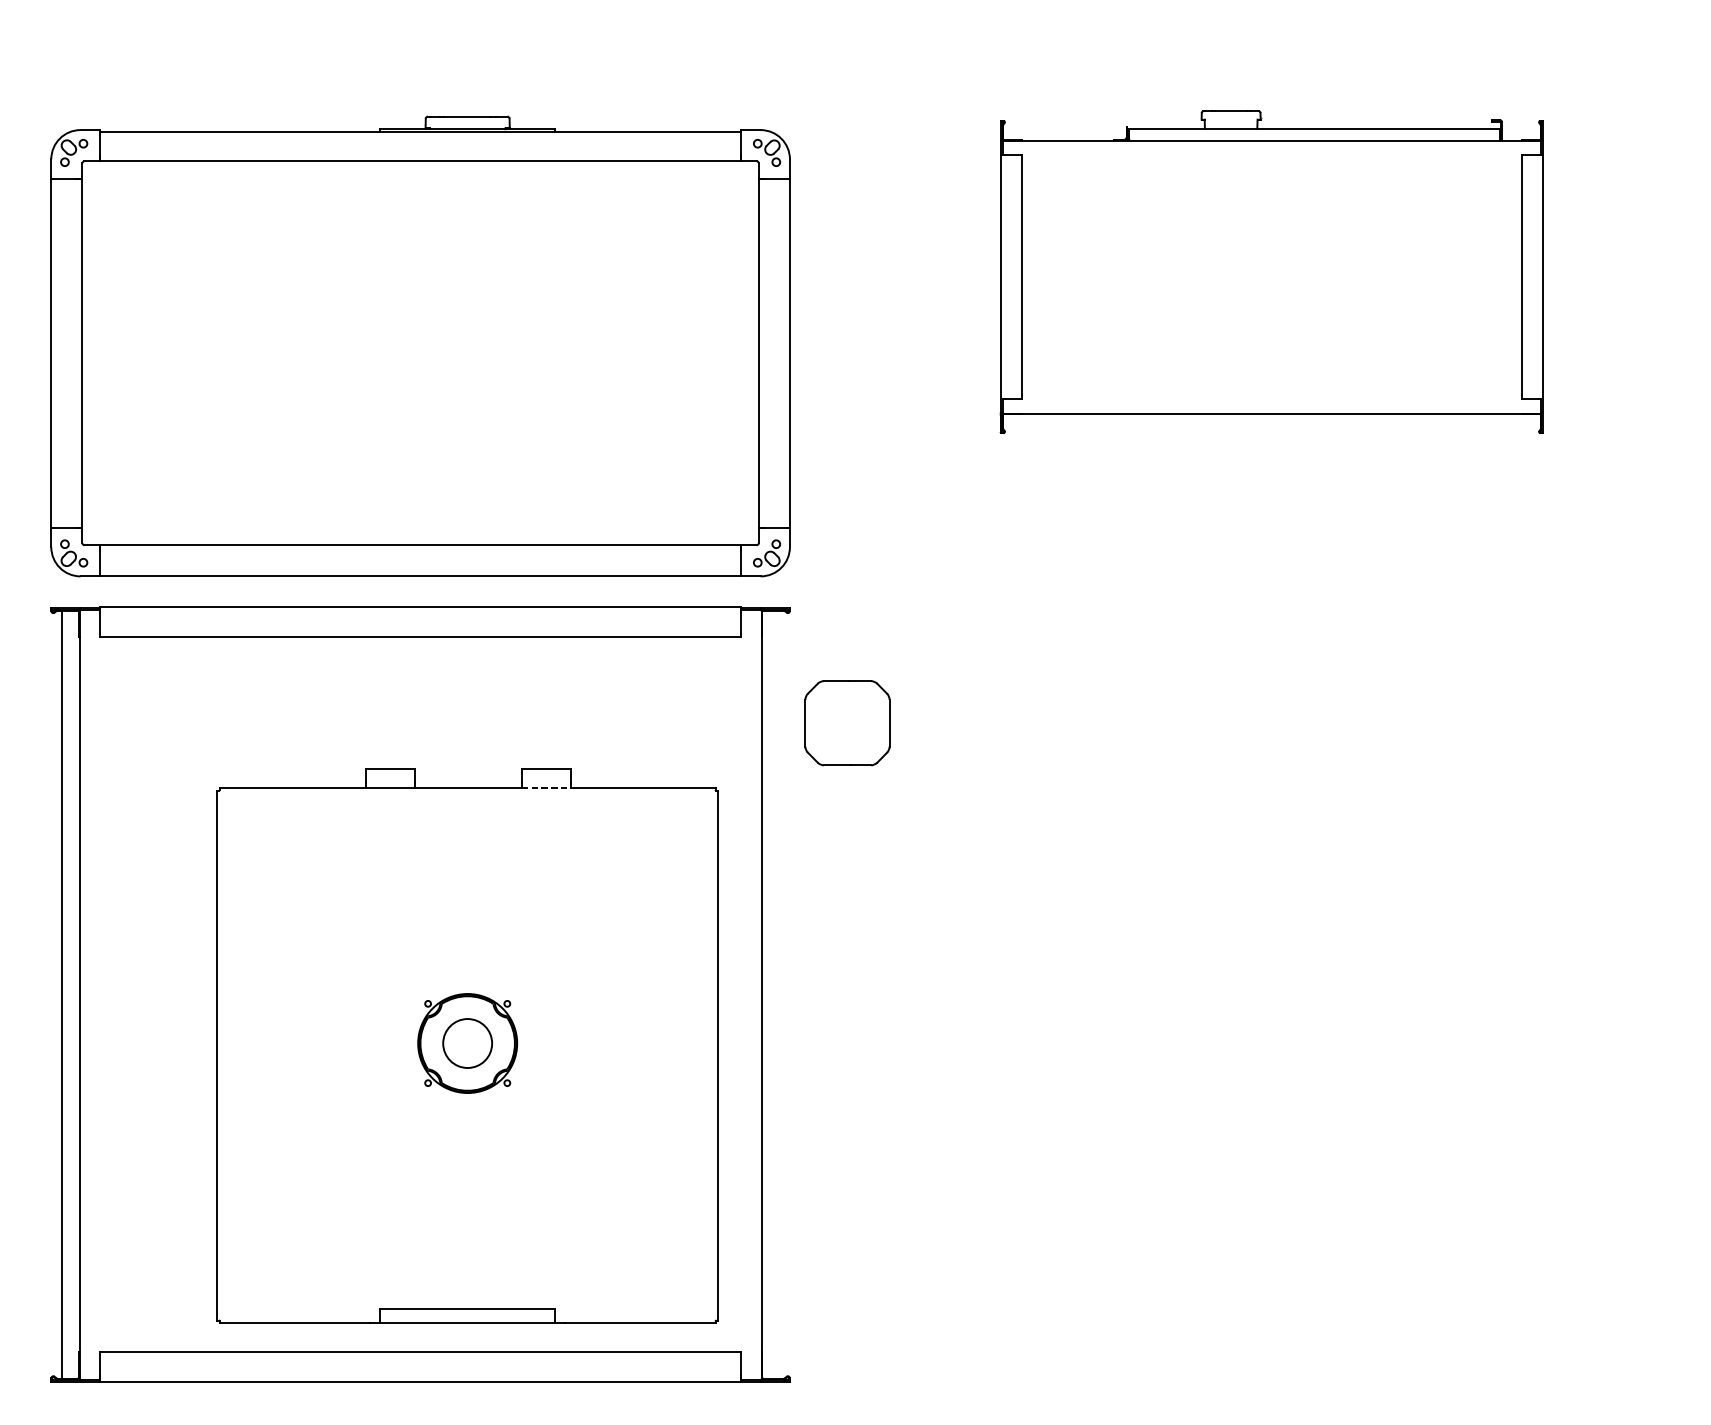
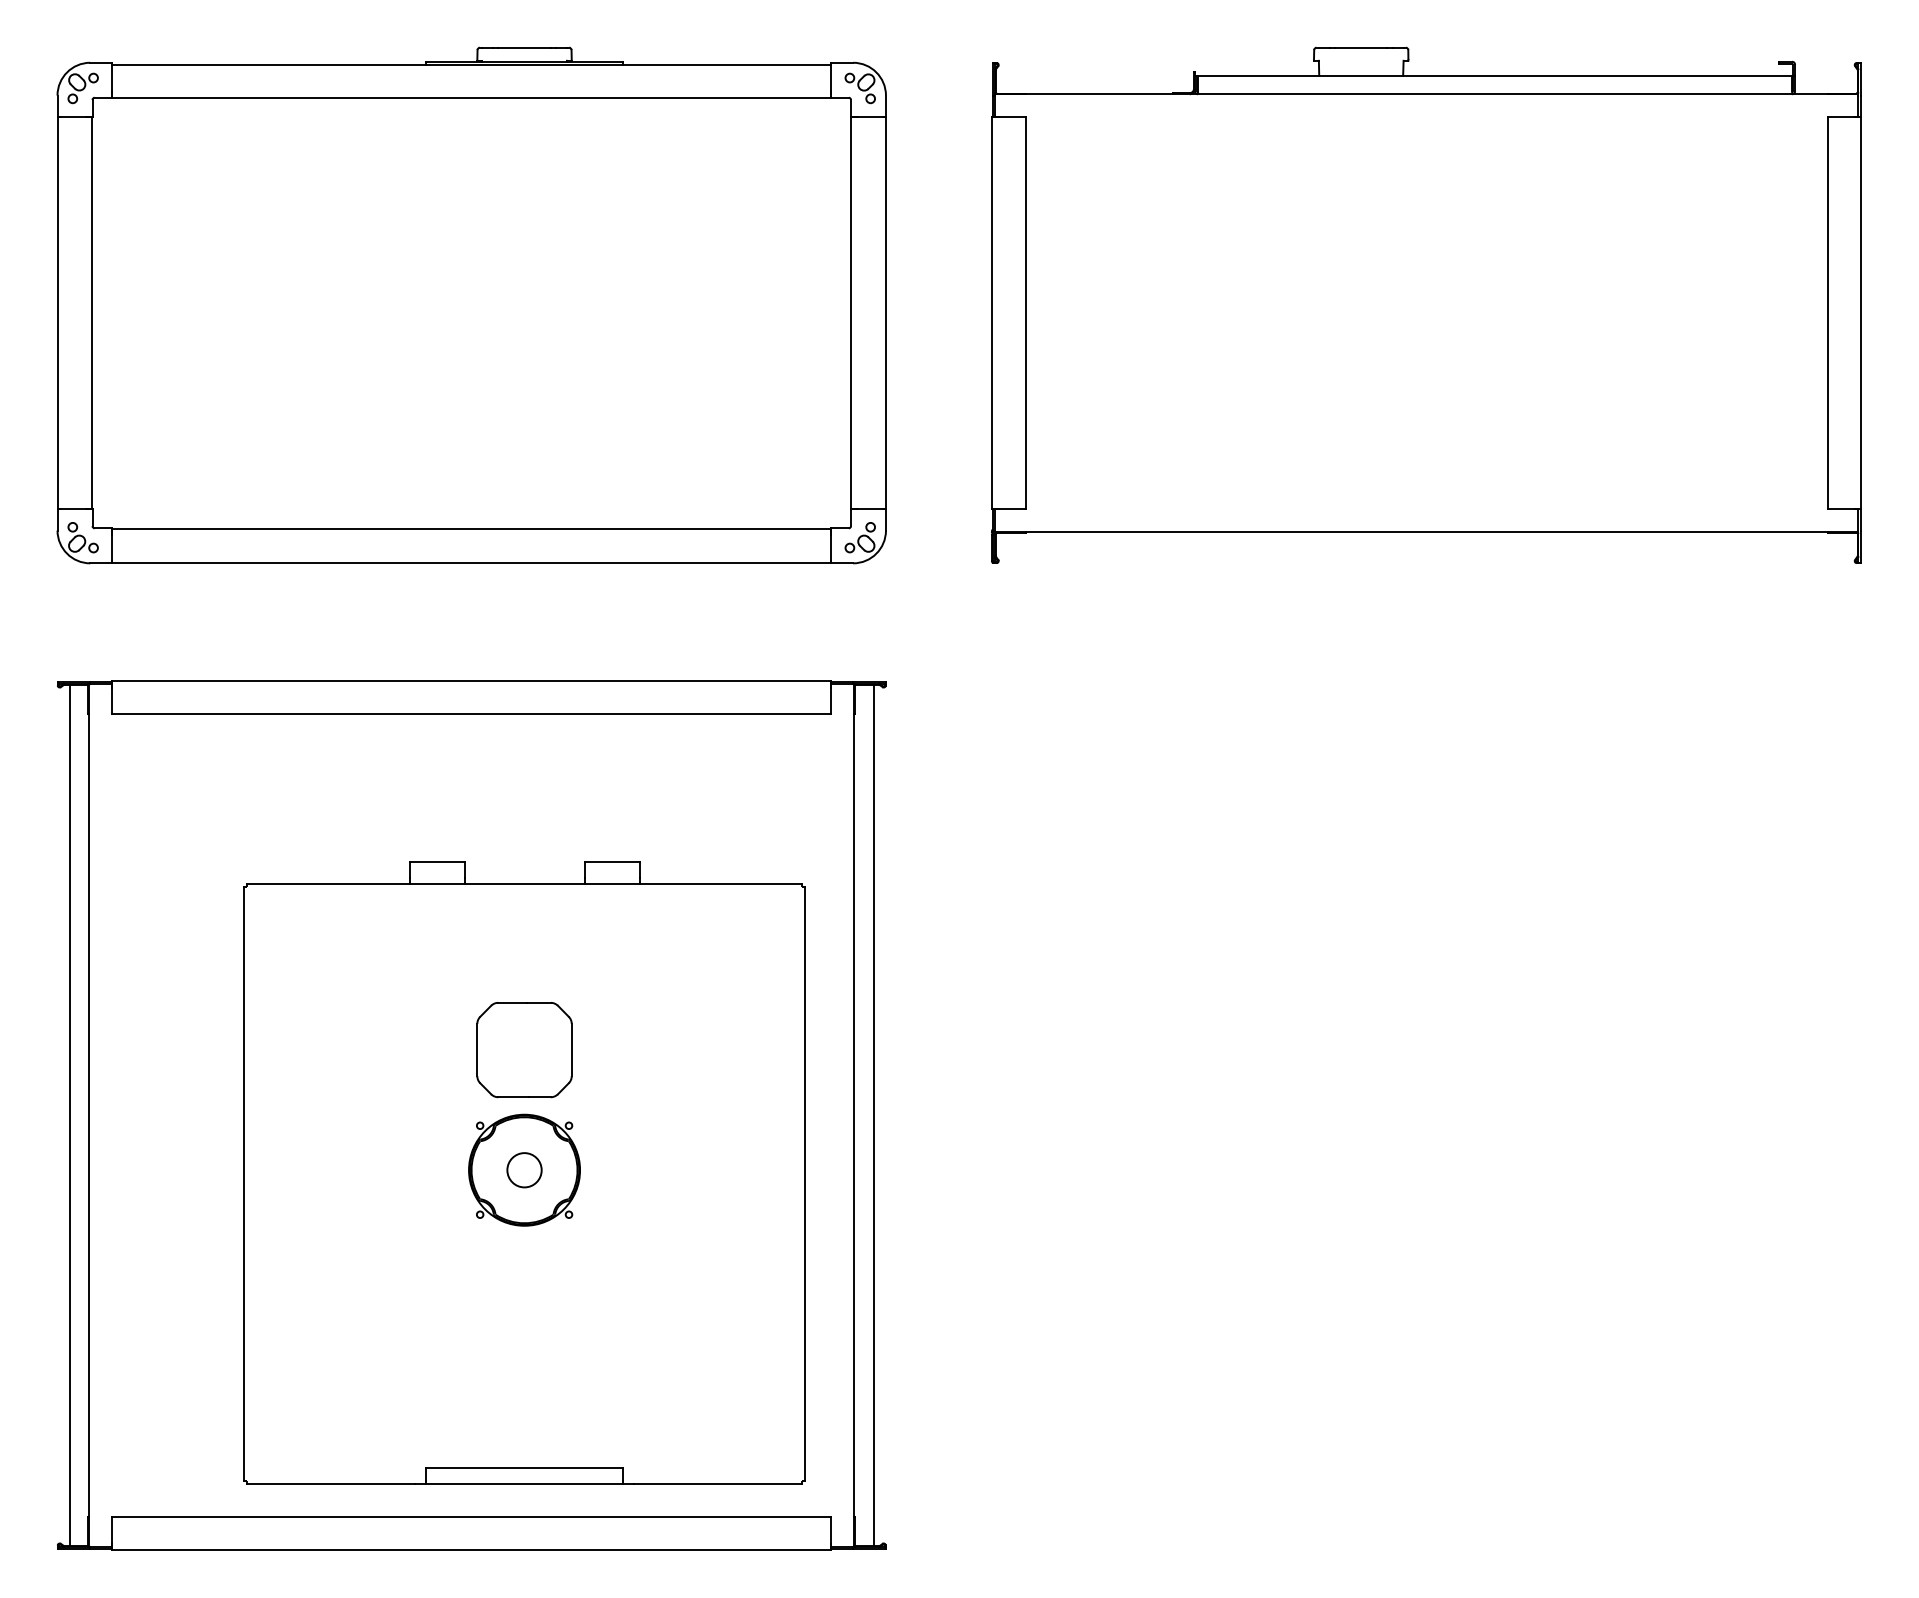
part: (1271, 271) -> (1426, 304), size x1.43
part: (420, 346) -> (471, 305), moved
part: (847, 723) -> (524, 1050), moved
line: (547, 787) -> (613, 883), dashed -> solid
line: (778, 994) -> (873, 1115), added
circle: (467, 1043) -> (524, 1170), size x0.62

